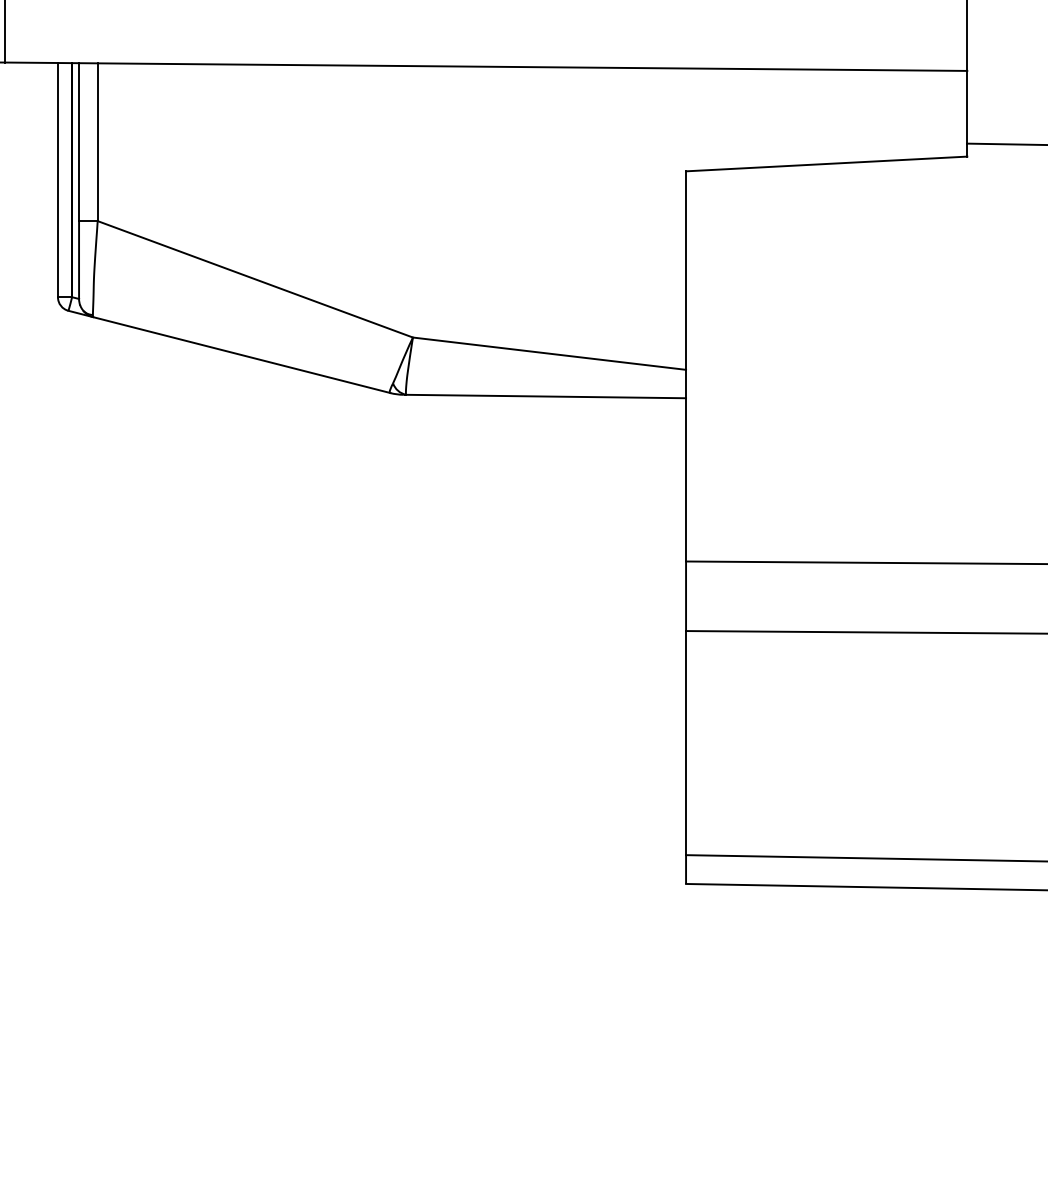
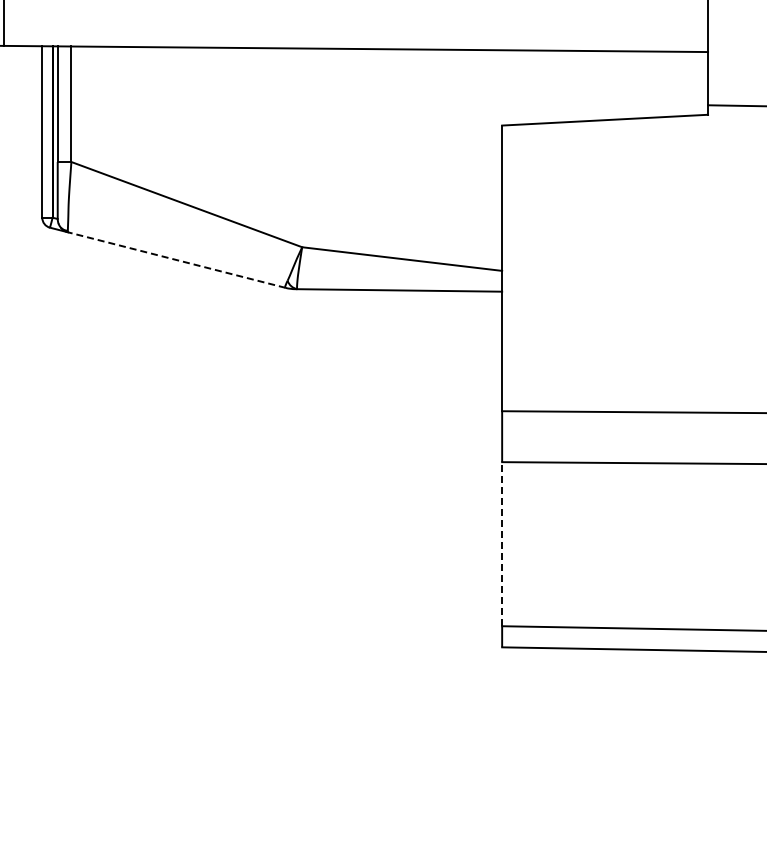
line: (241, 354) -> (176, 259), solid -> dashed
line: (686, 742) -> (502, 543), solid -> dashed

